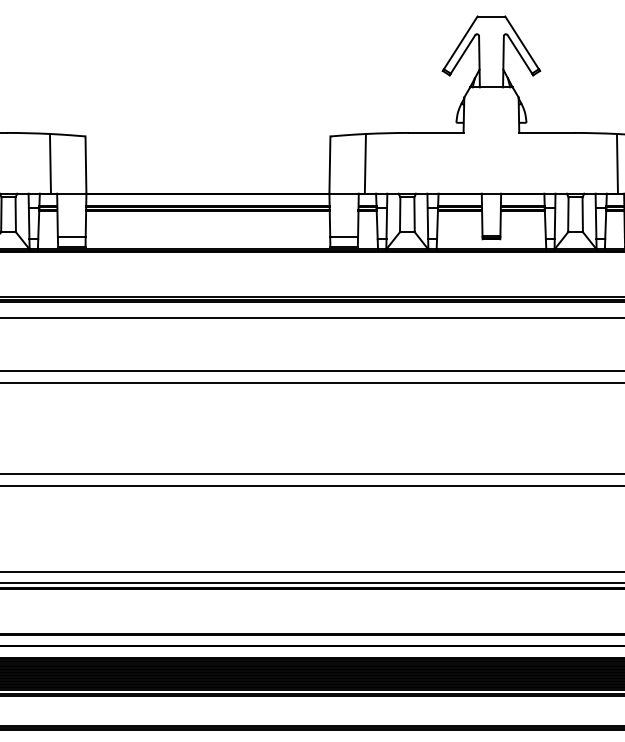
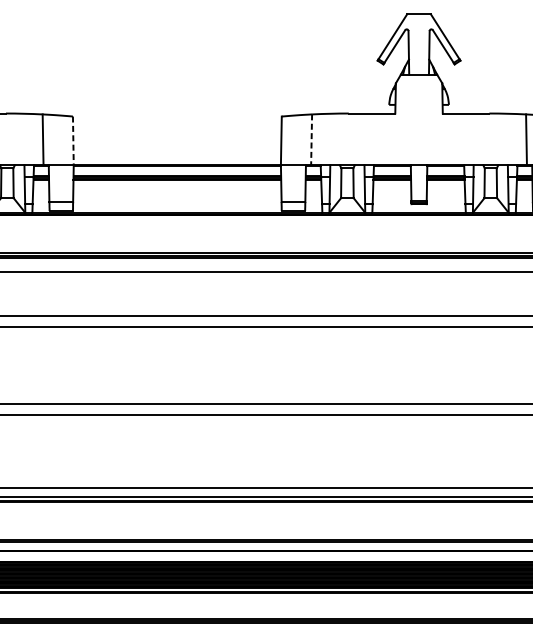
line: (365, 163) -> (311, 139), solid -> dashed
line: (85, 165) -> (72, 141), solid -> dashed

